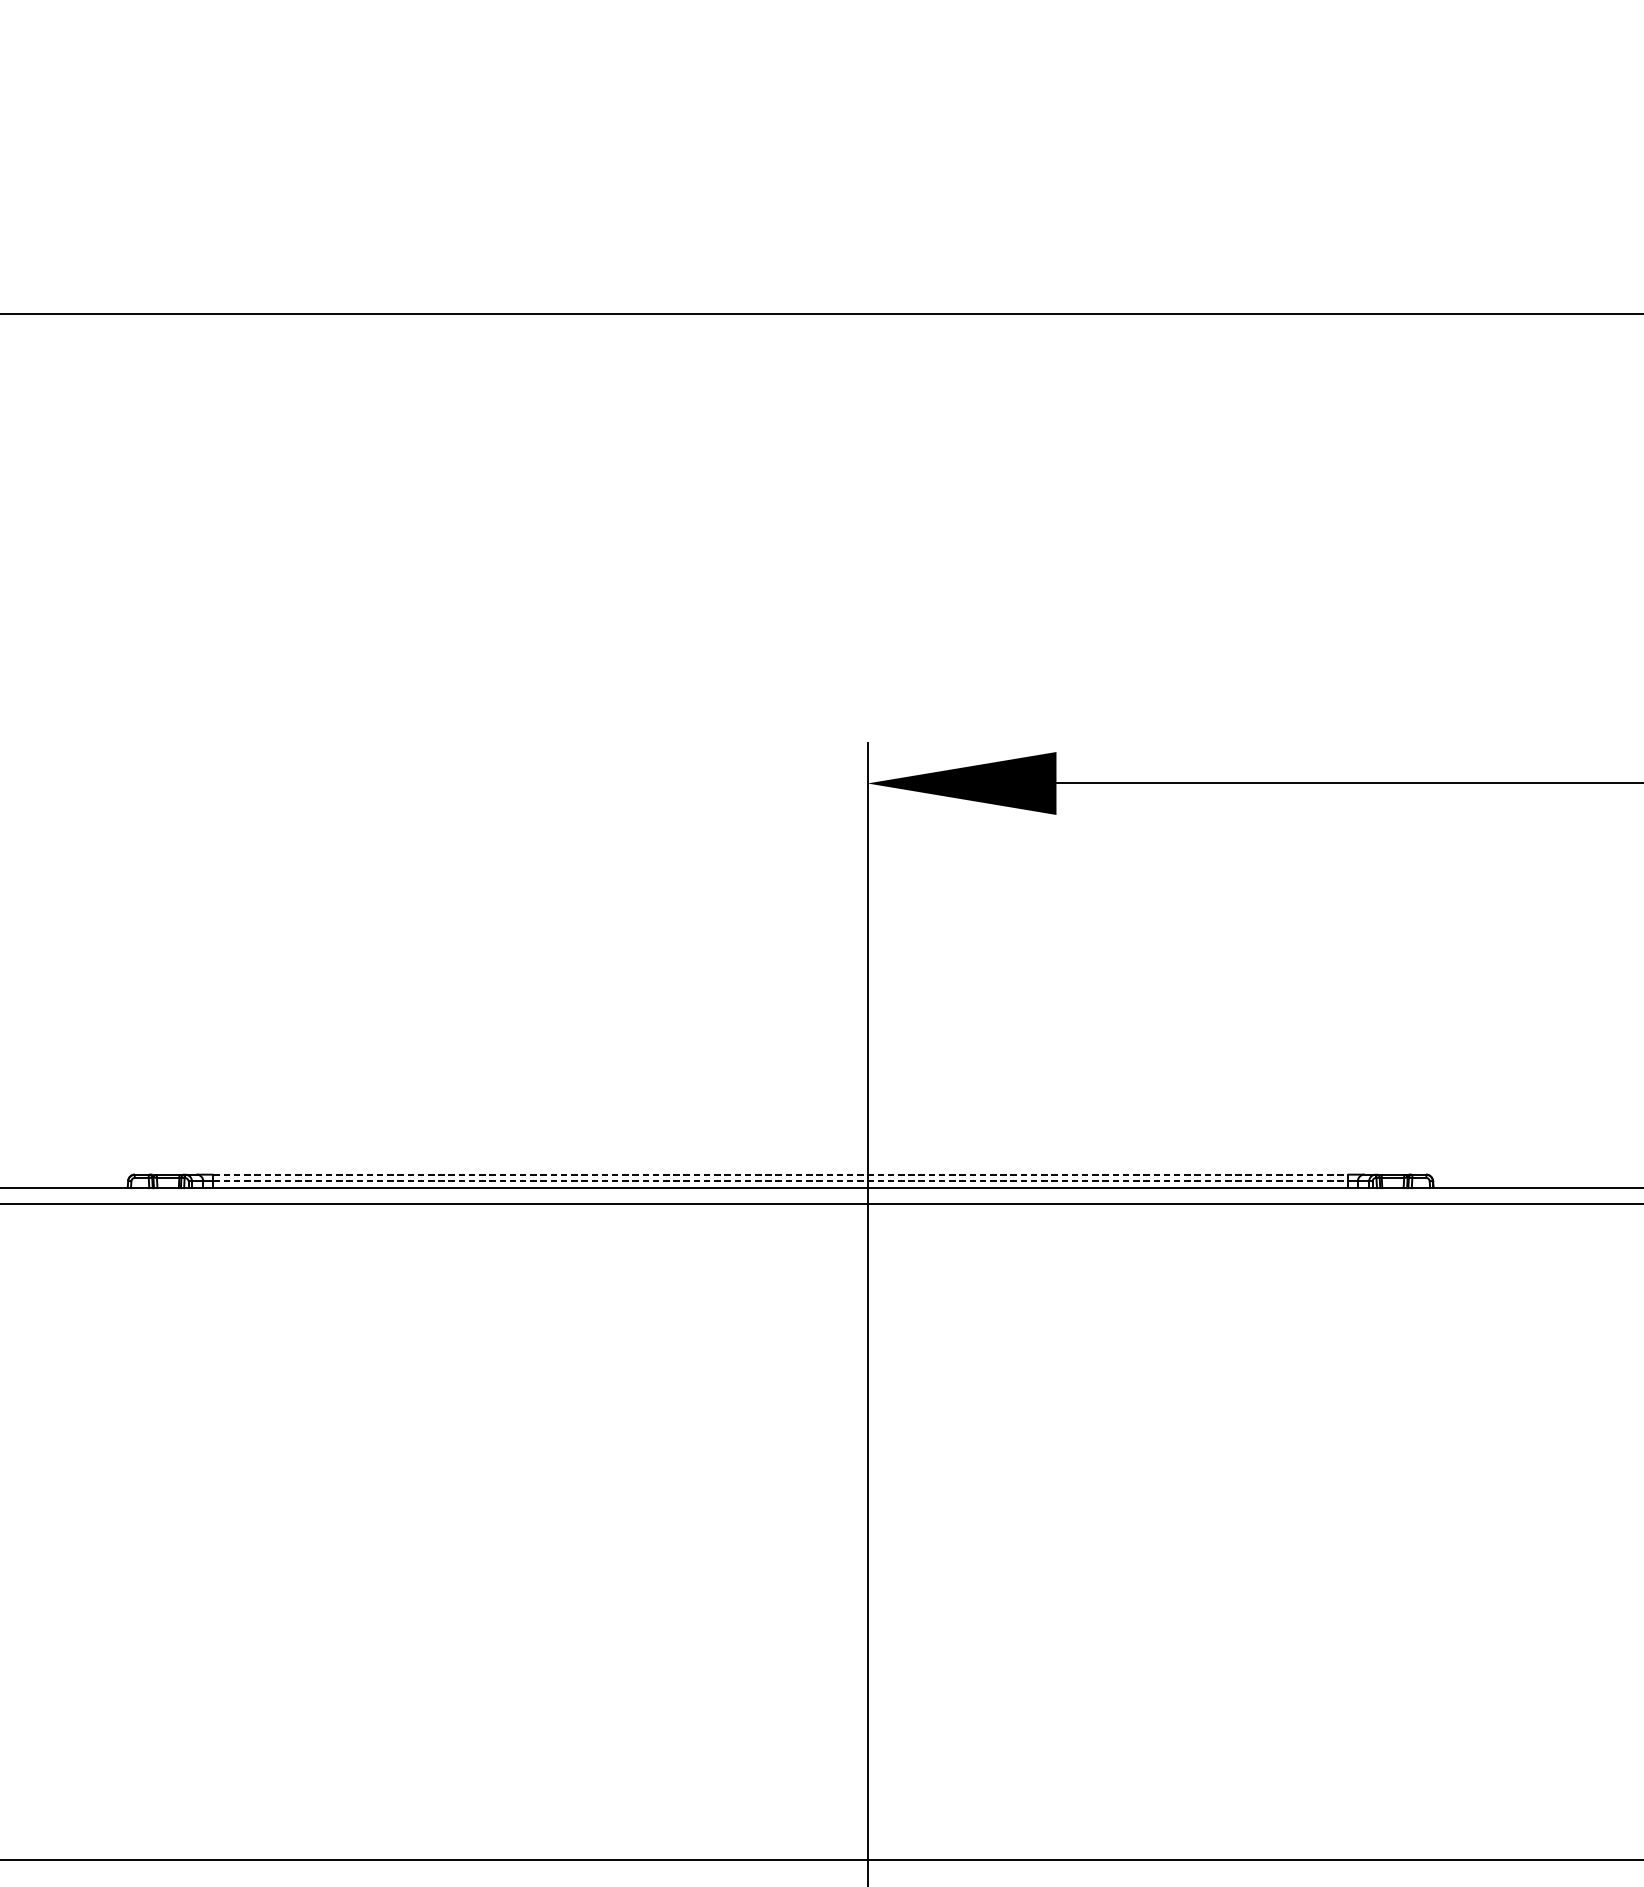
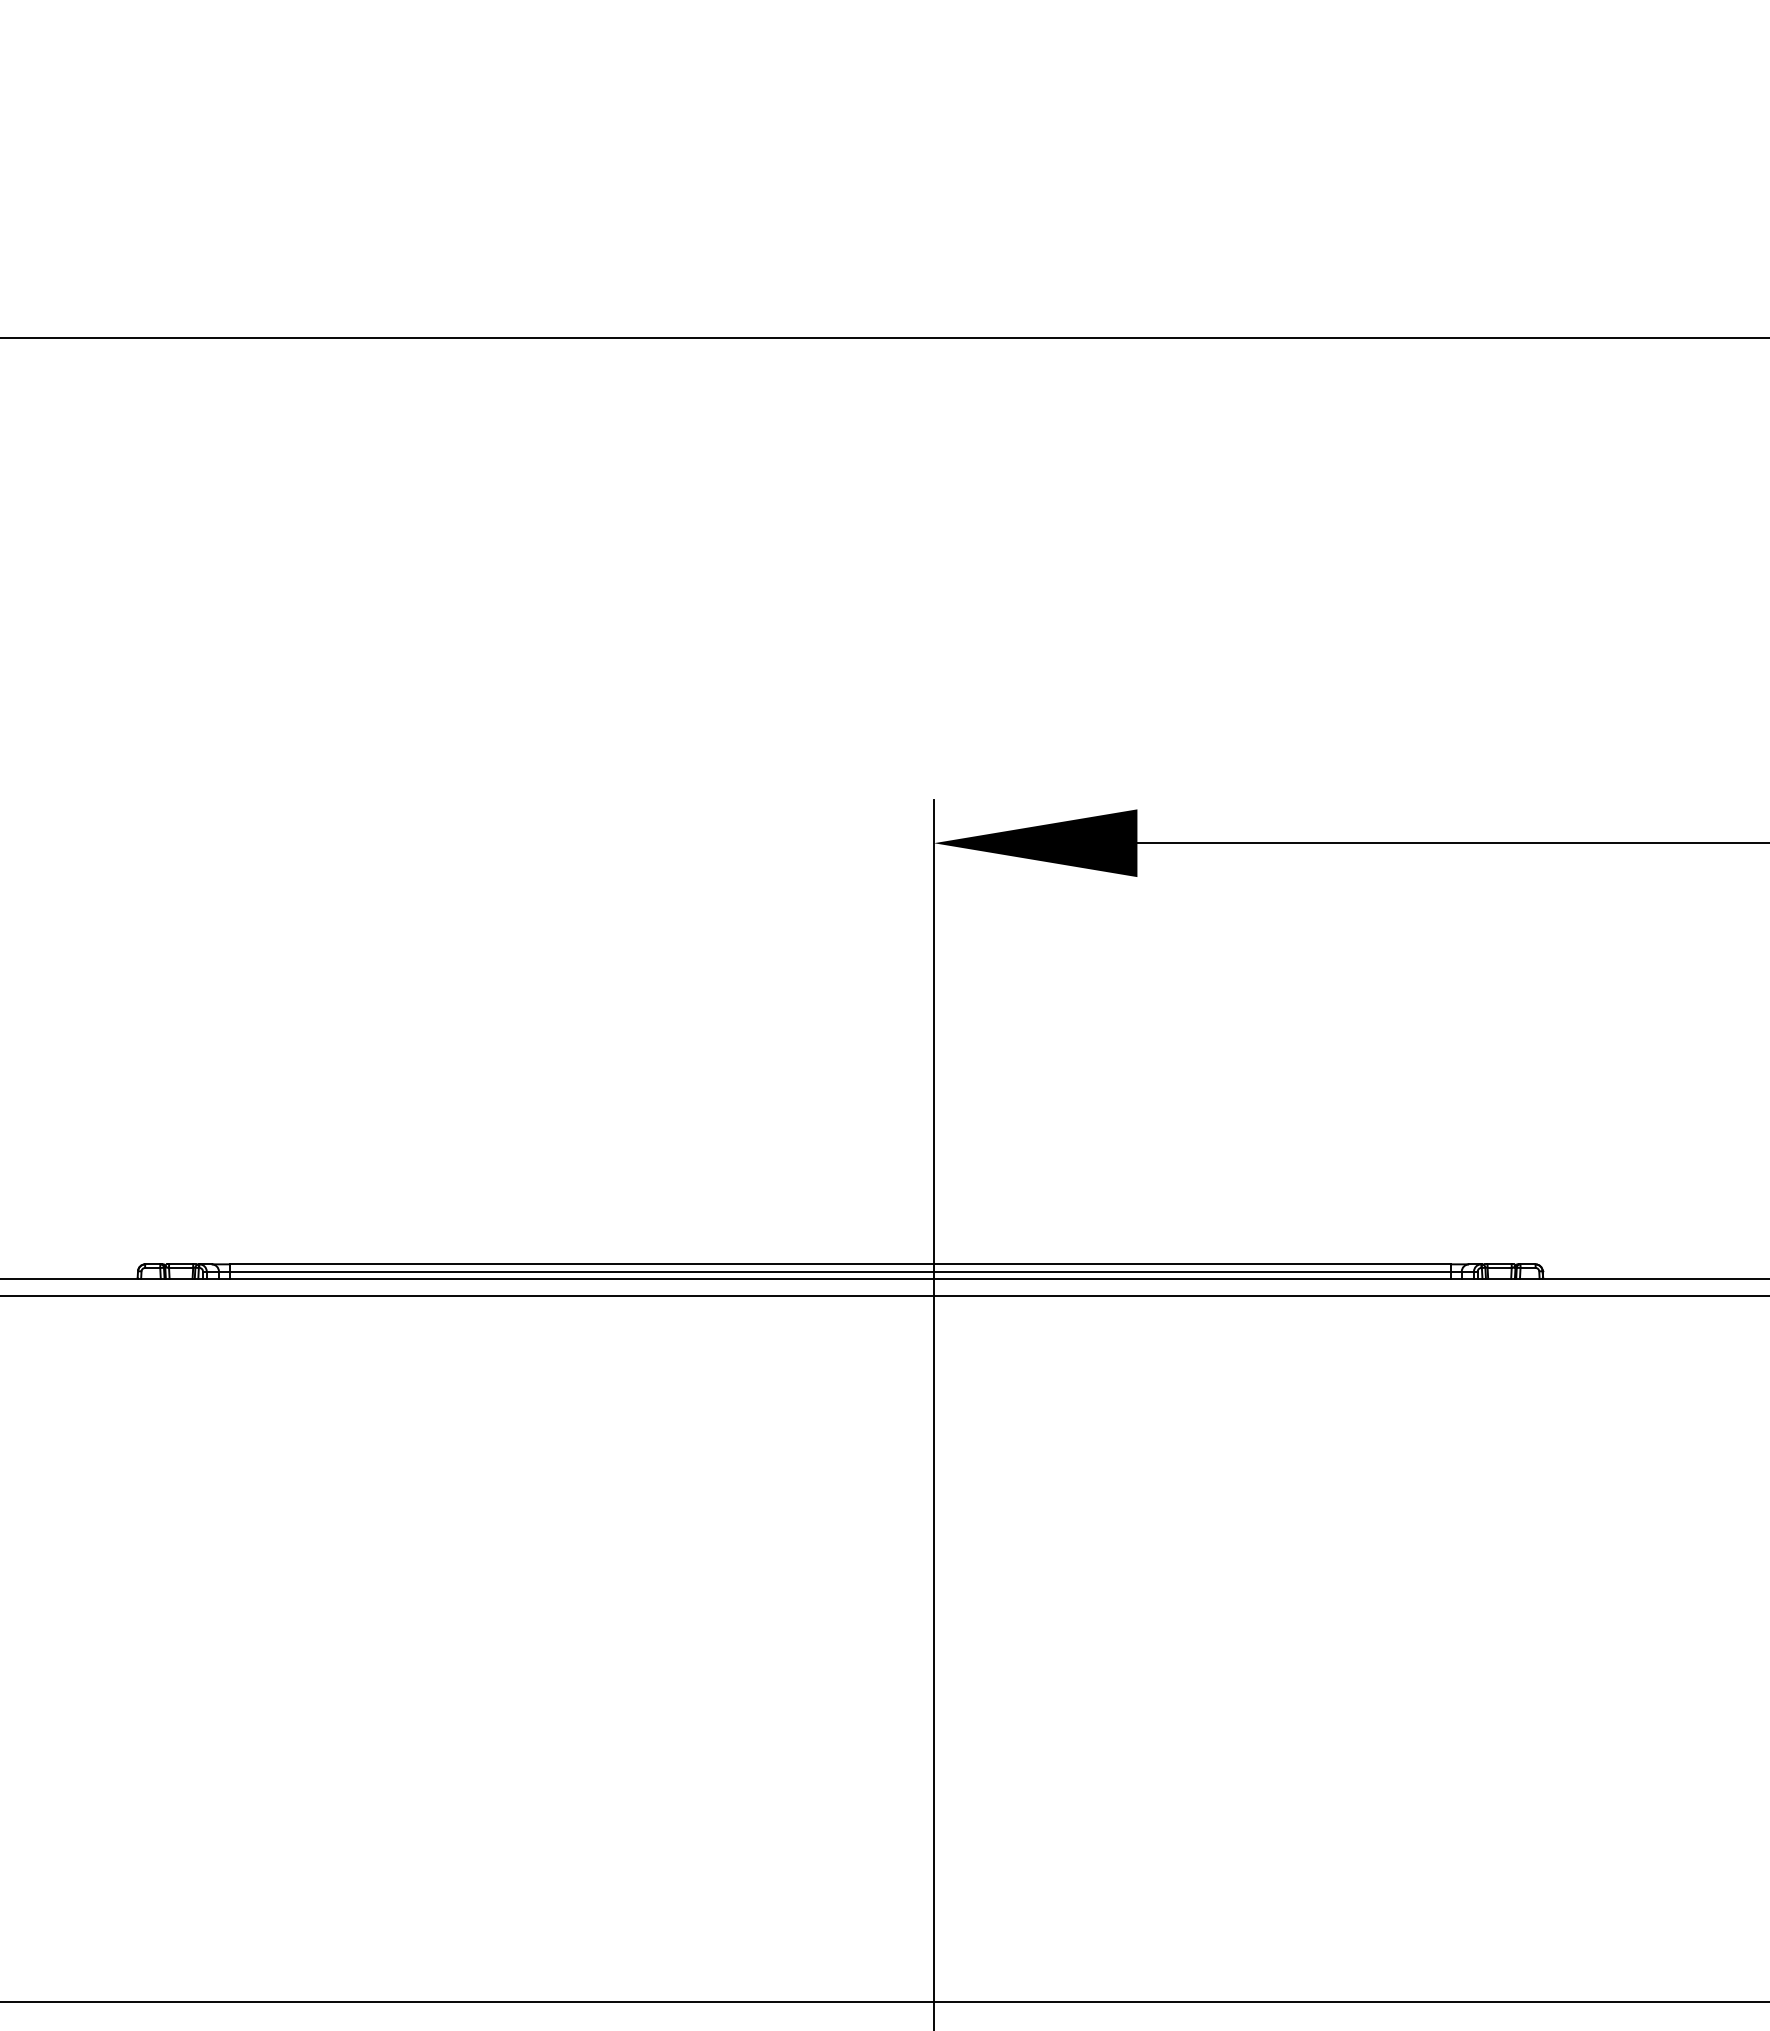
line: (780, 1174) -> (840, 1264), dashed -> solid
line: (780, 1181) -> (840, 1271), dashed -> solid

